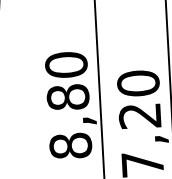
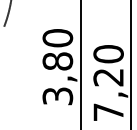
text: (70, 146) -> (57, 96), 8,80 -> 3,80

